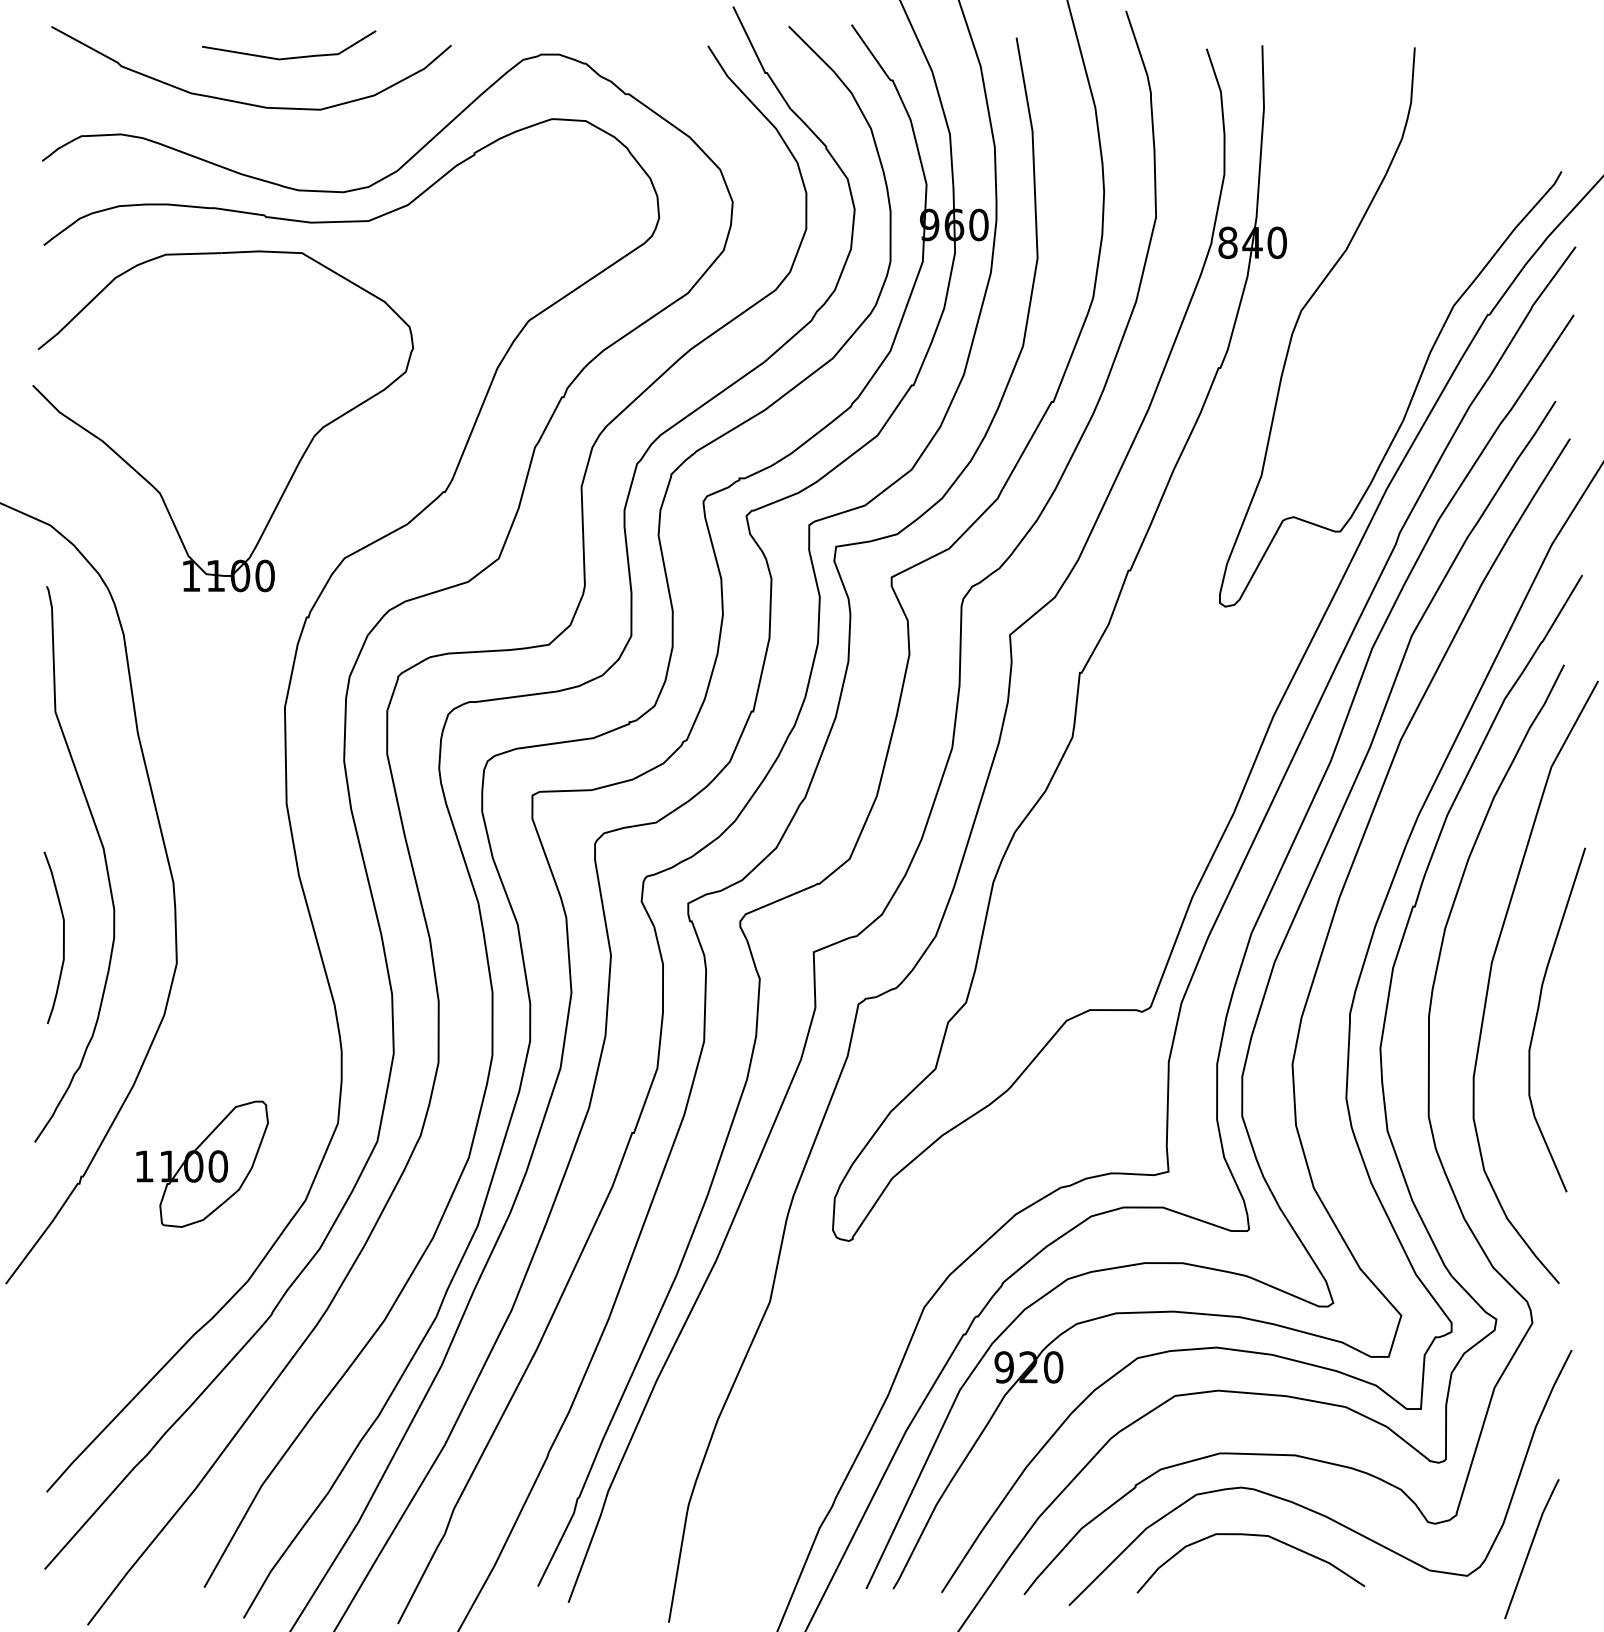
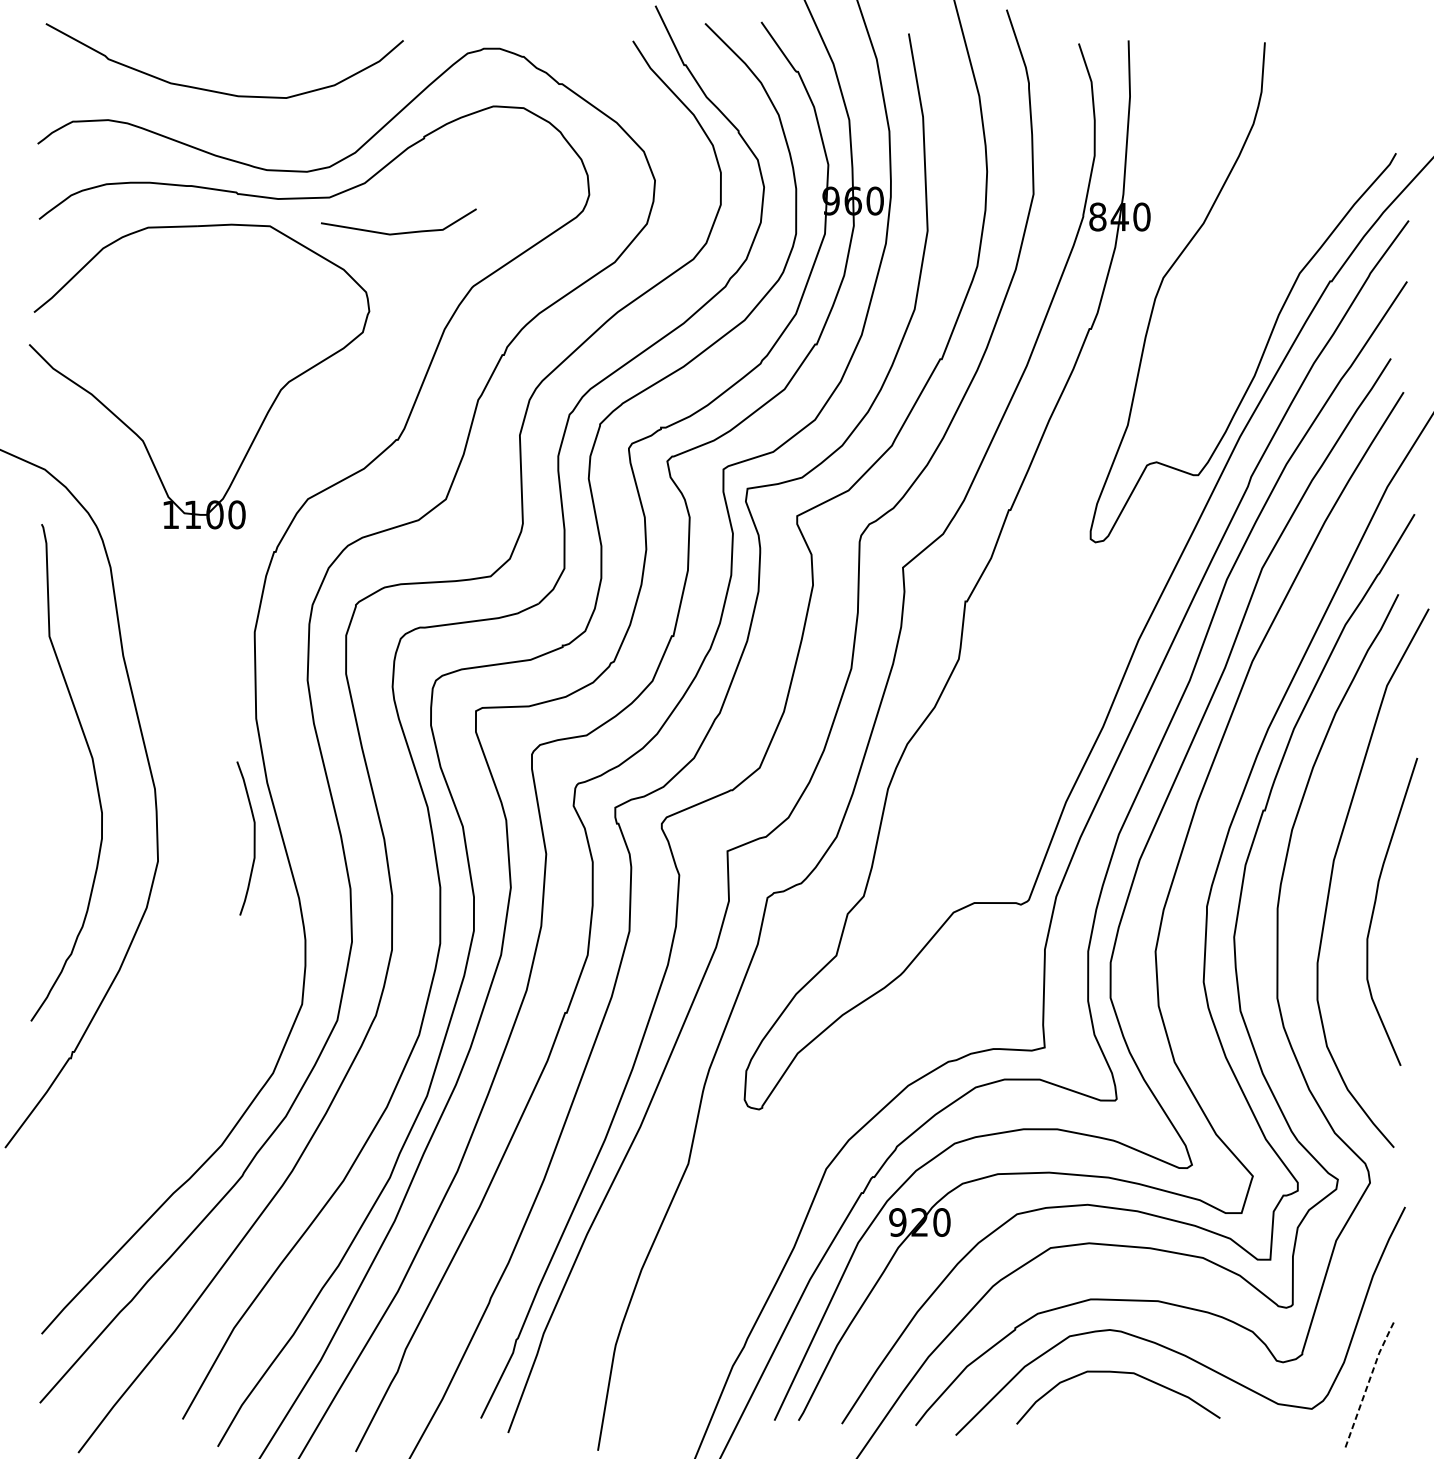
line: (289, 57) -> (399, 232), moved
curve: (63, 937) -> (254, 838), moved
part: (202, 1163) -> (180, 1040), removed
line: (1530, 1547) -> (1368, 1383), solid -> dashed

